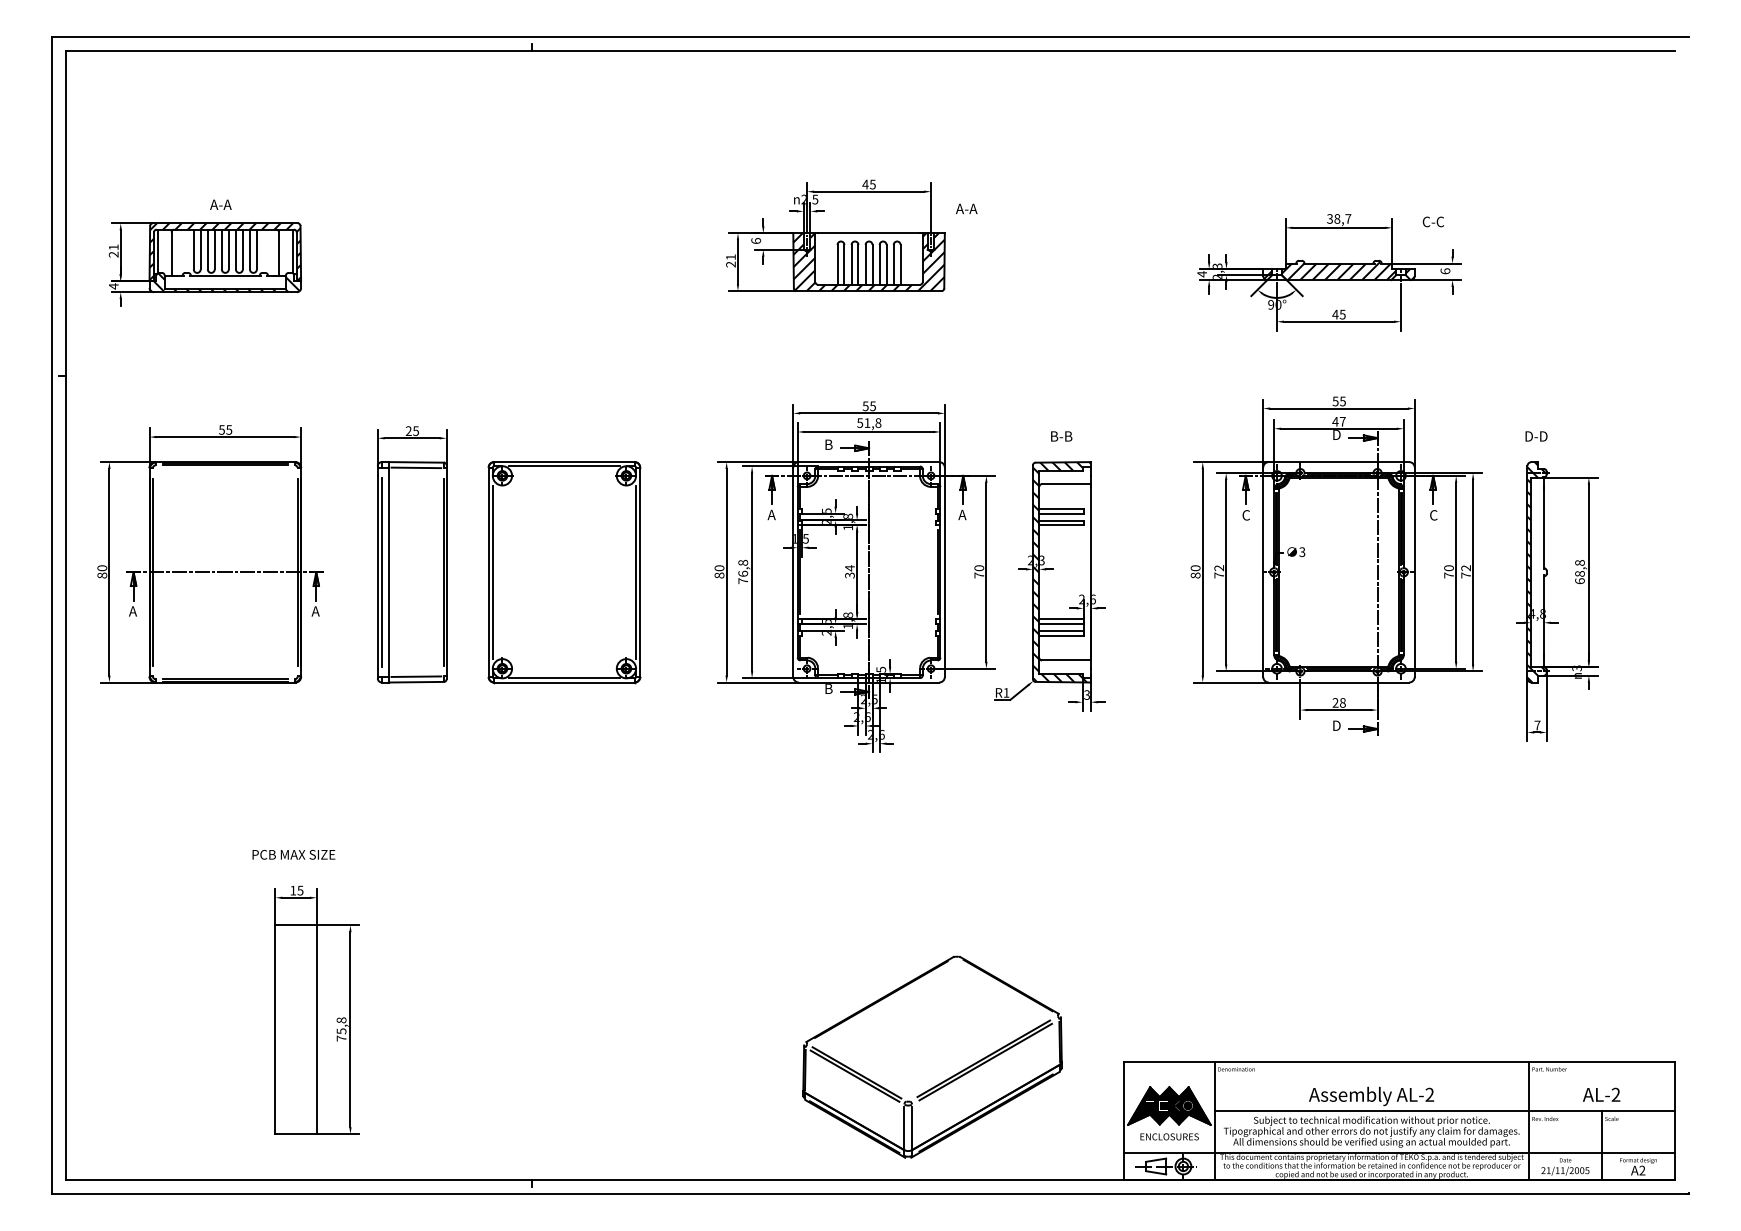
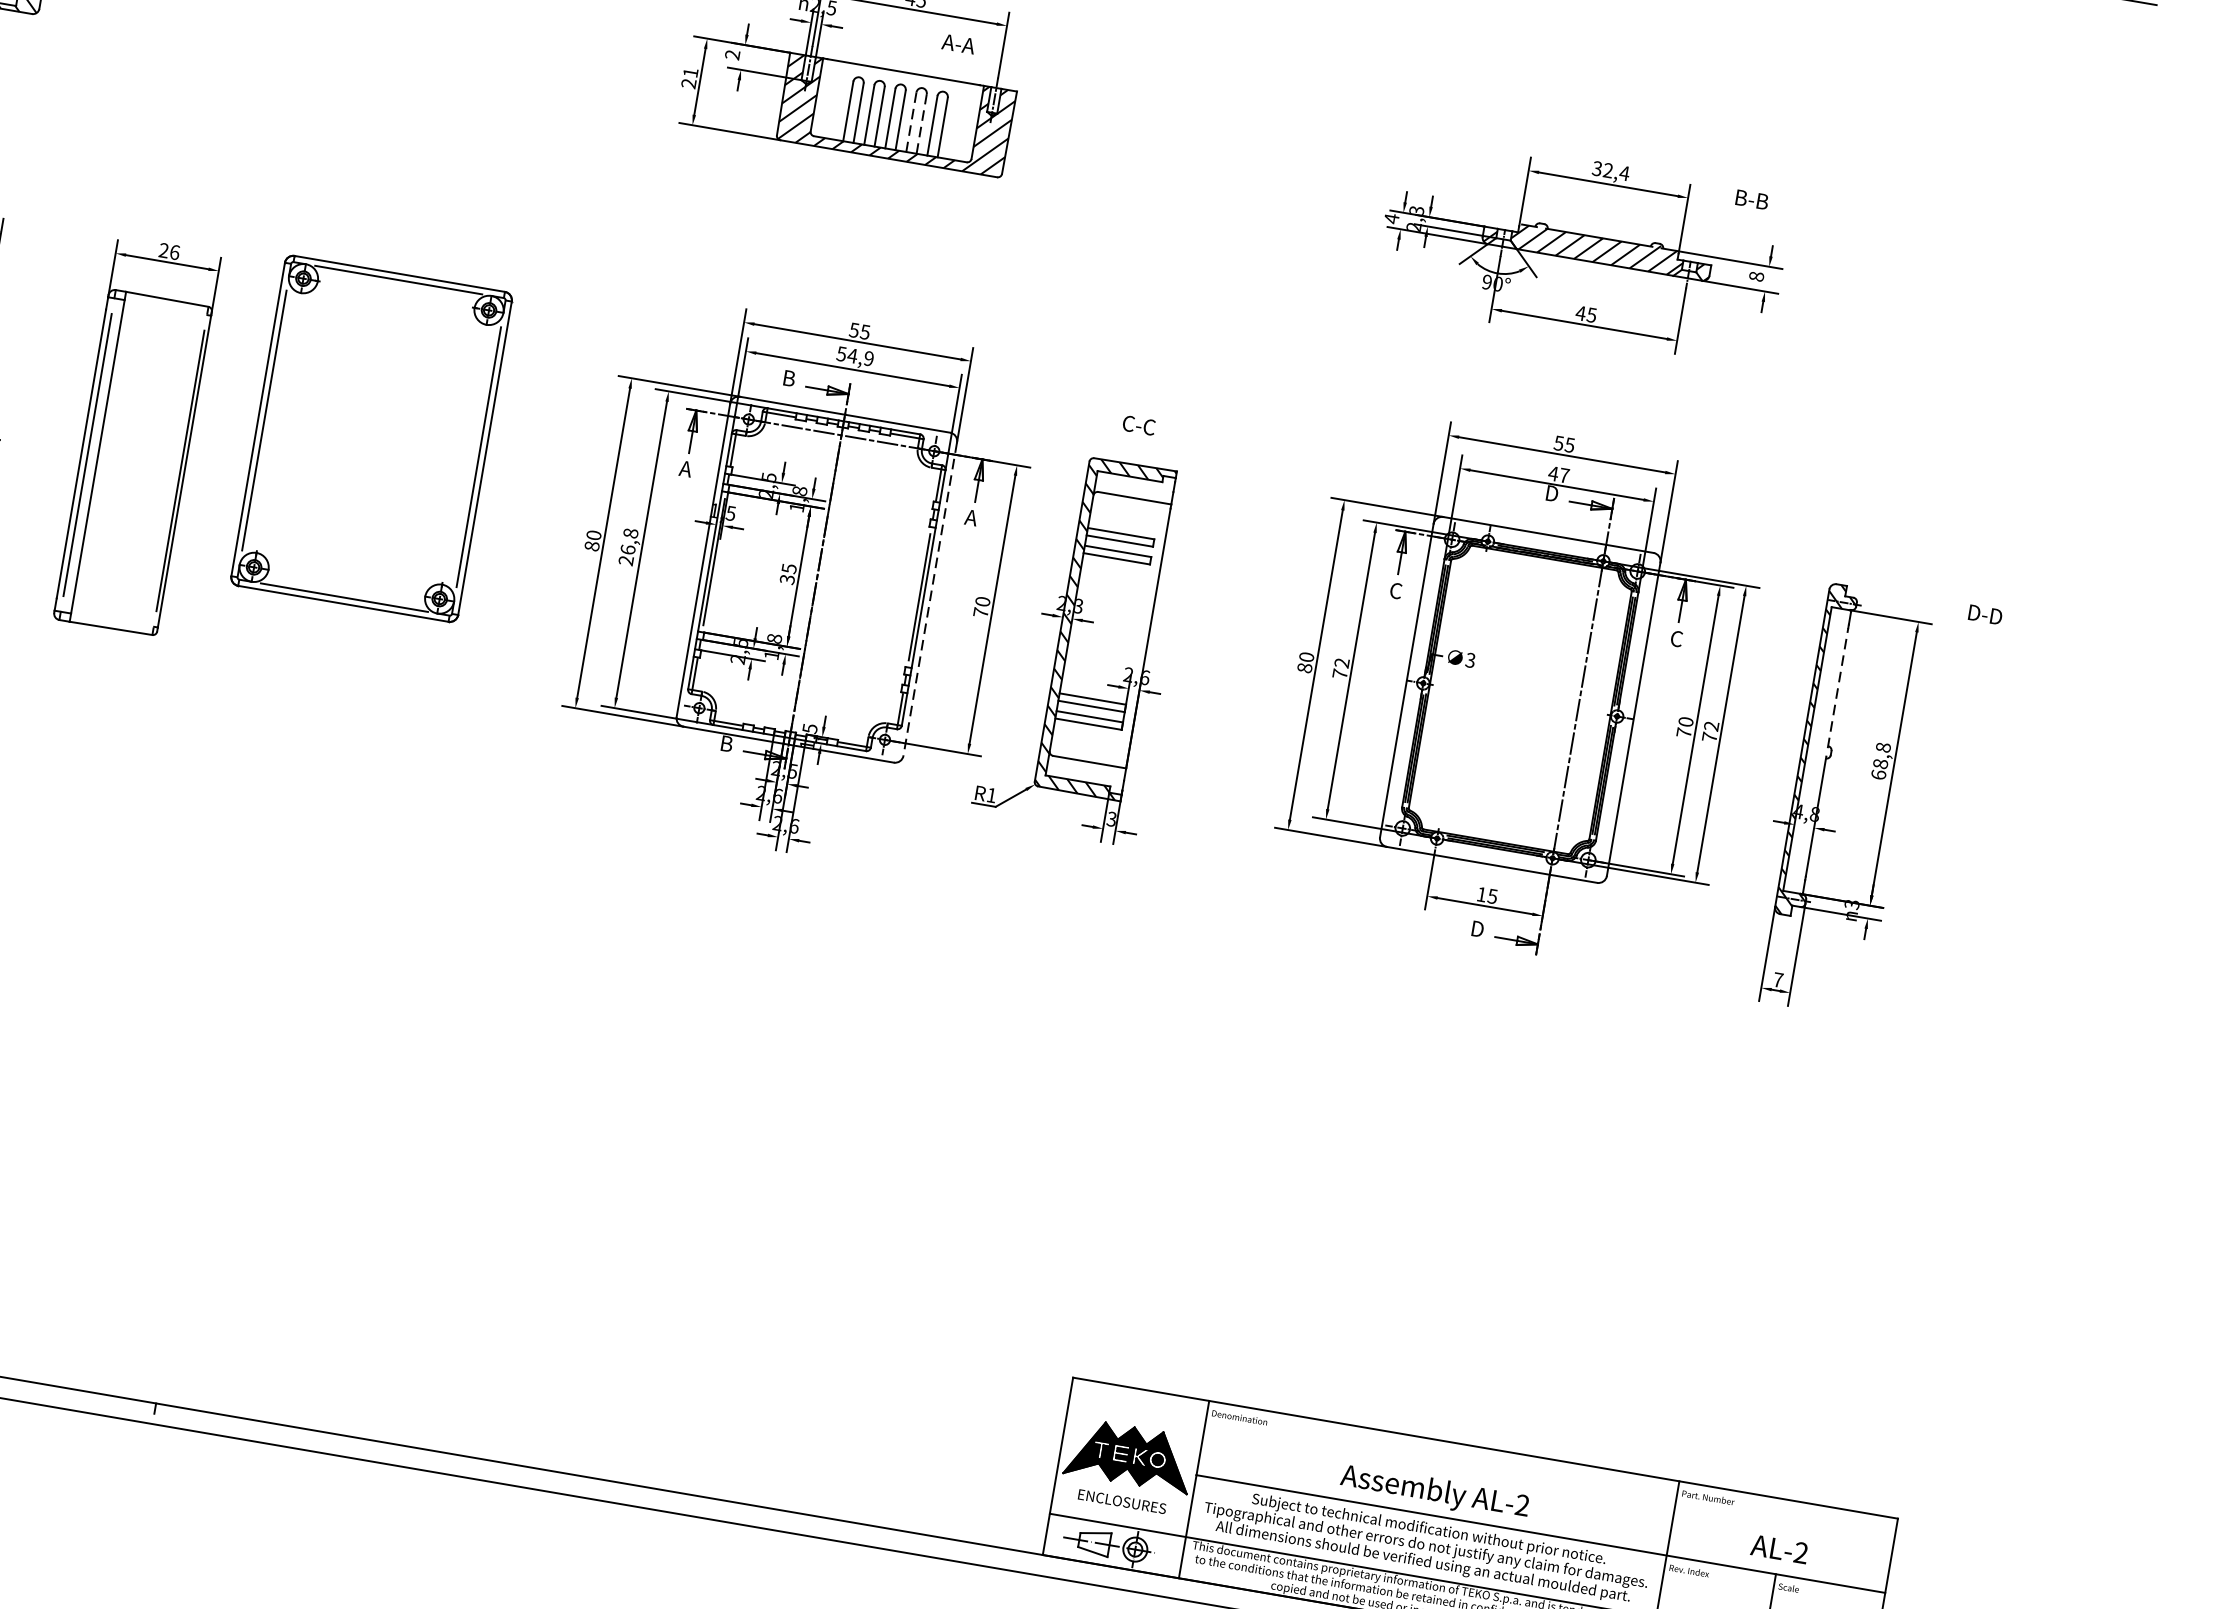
text: (966, 208) -> (958, 43), moved
text: (1342, 218) -> (1616, 171), 38,7 -> 32,4
text: (1433, 221) -> (1751, 199), C-C -> B-B
text: (756, 240) -> (733, 54), 6 -> 2
line: (879, 264) -> (911, 121), solid -> dashed
line: (886, 264) -> (921, 123), solid -> dashed
text: (1445, 271) -> (1756, 276), 6 -> 8
text: (872, 422) -> (860, 356), 51,8 -> 54,9
text: (416, 430) -> (175, 251), 25 -> 26
text: (1061, 436) -> (1139, 425), B-B -> C-C
text: (1536, 436) -> (1985, 614), moved
line: (416, 467) -> (166, 307), removed
line: (1543, 528) -> (1837, 686), solid -> dashed
text: (849, 568) -> (788, 568), 34 -> 35
part: (564, 572) -> (371, 439), moved
line: (944, 572) -> (929, 599), solid -> dashed
text: (742, 581) -> (625, 561), 76,8 -> 26,8
line: (416, 676) -> (112, 619), removed
text: (1338, 702) -> (1486, 894), 28 -> 15
part: (932, 1056) -> (787, 1320), removed

